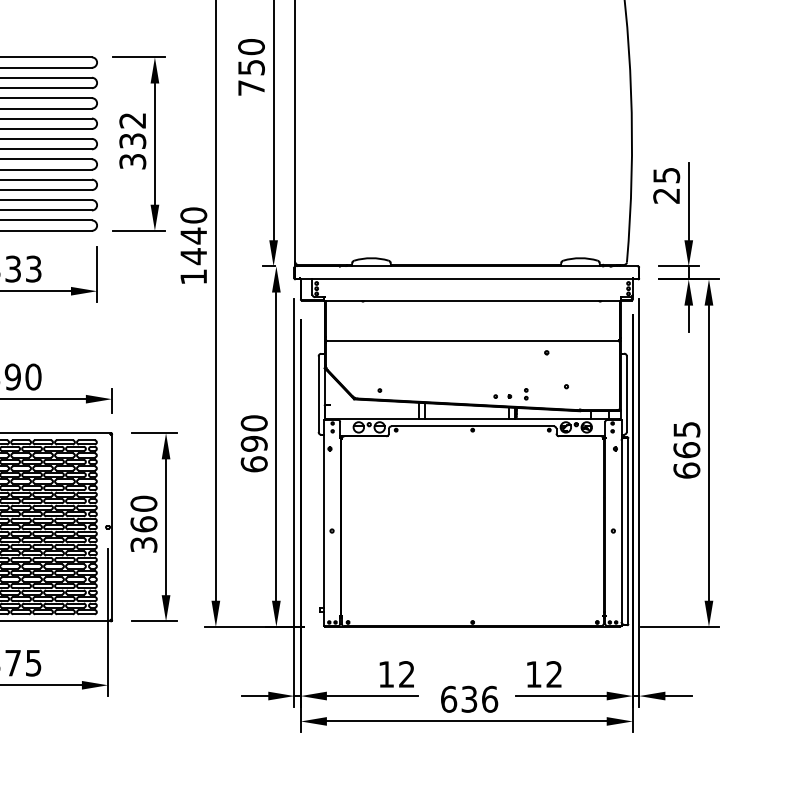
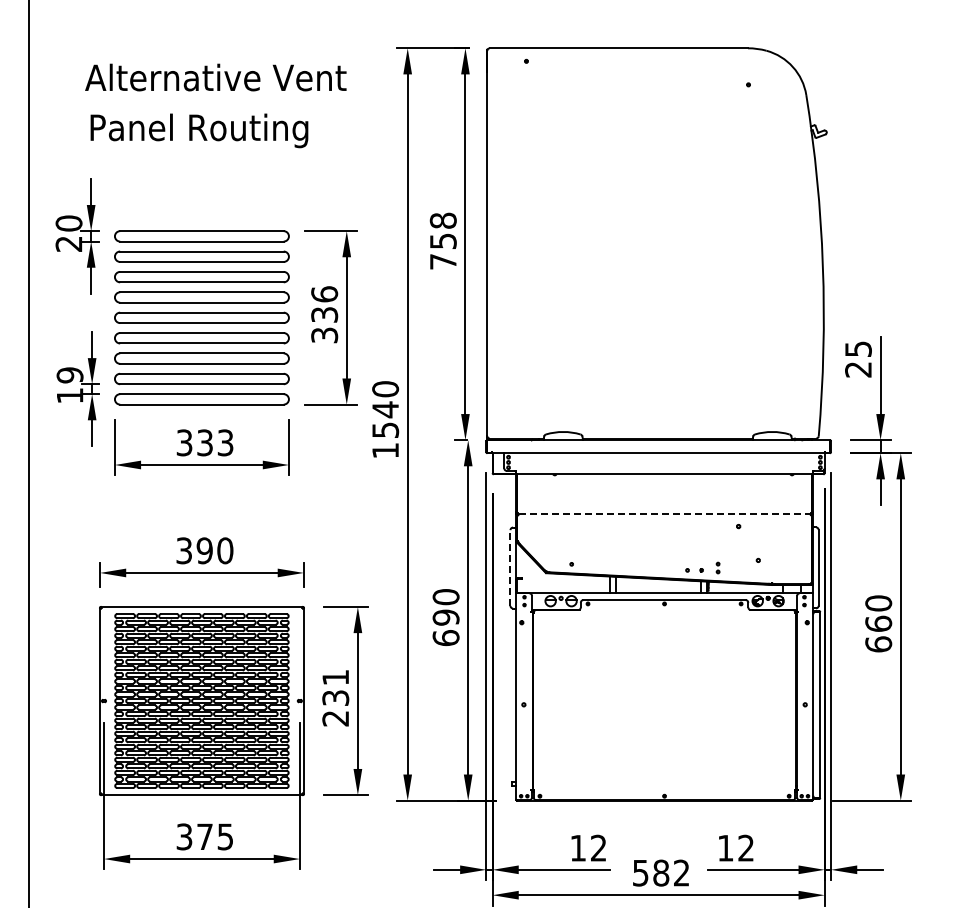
text: (251, 46) -> (443, 220), 750 -> 758
text: (132, 120) -> (324, 294), 332 -> 336
text: (193, 255) -> (385, 429), 1440 -> 1540
line: (472, 340) -> (664, 514), solid -> dashed
line: (318, 394) -> (510, 568), solid -> dashed
text: (686, 429) -> (878, 603), 665 -> 660
text: (143, 523) -> (335, 697), 360 -> 231
text: (468, 698) -> (660, 872), 636 -> 582

